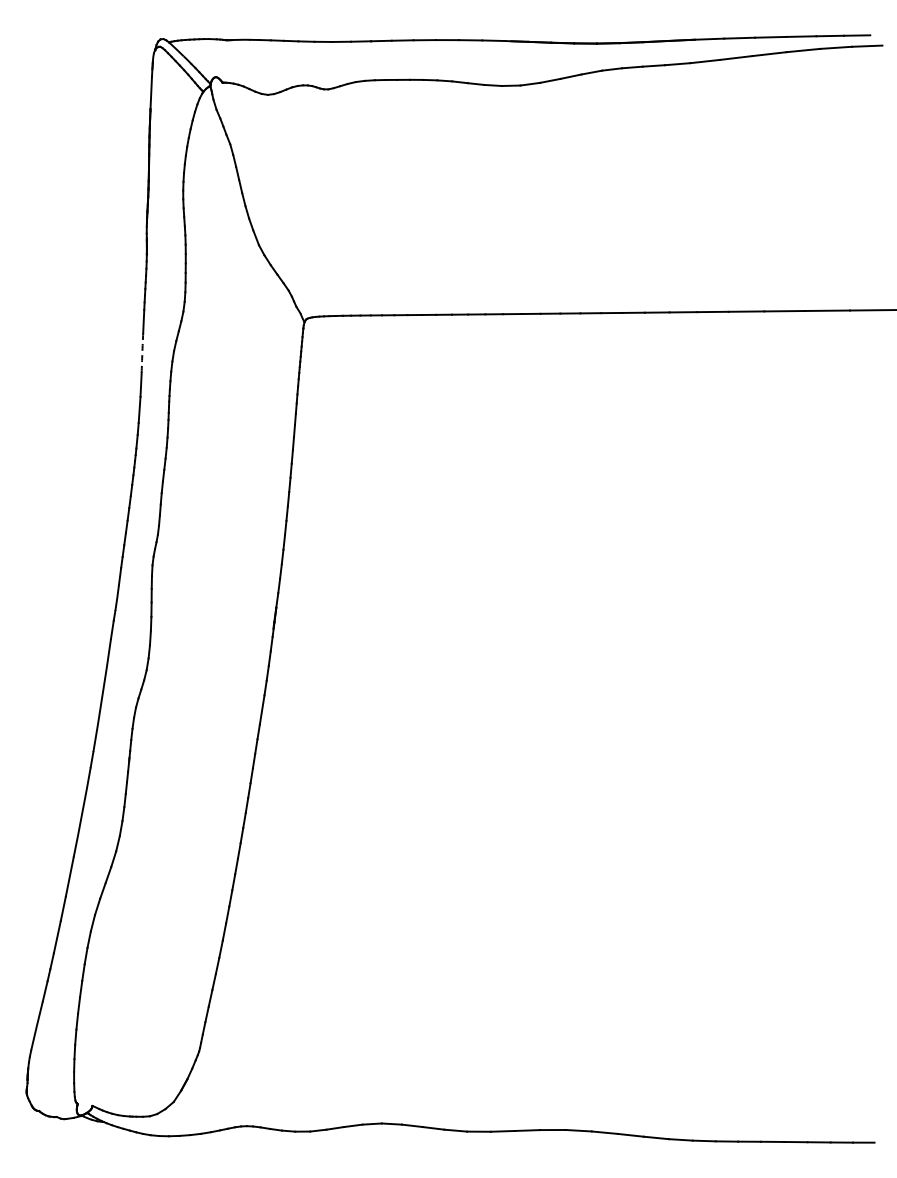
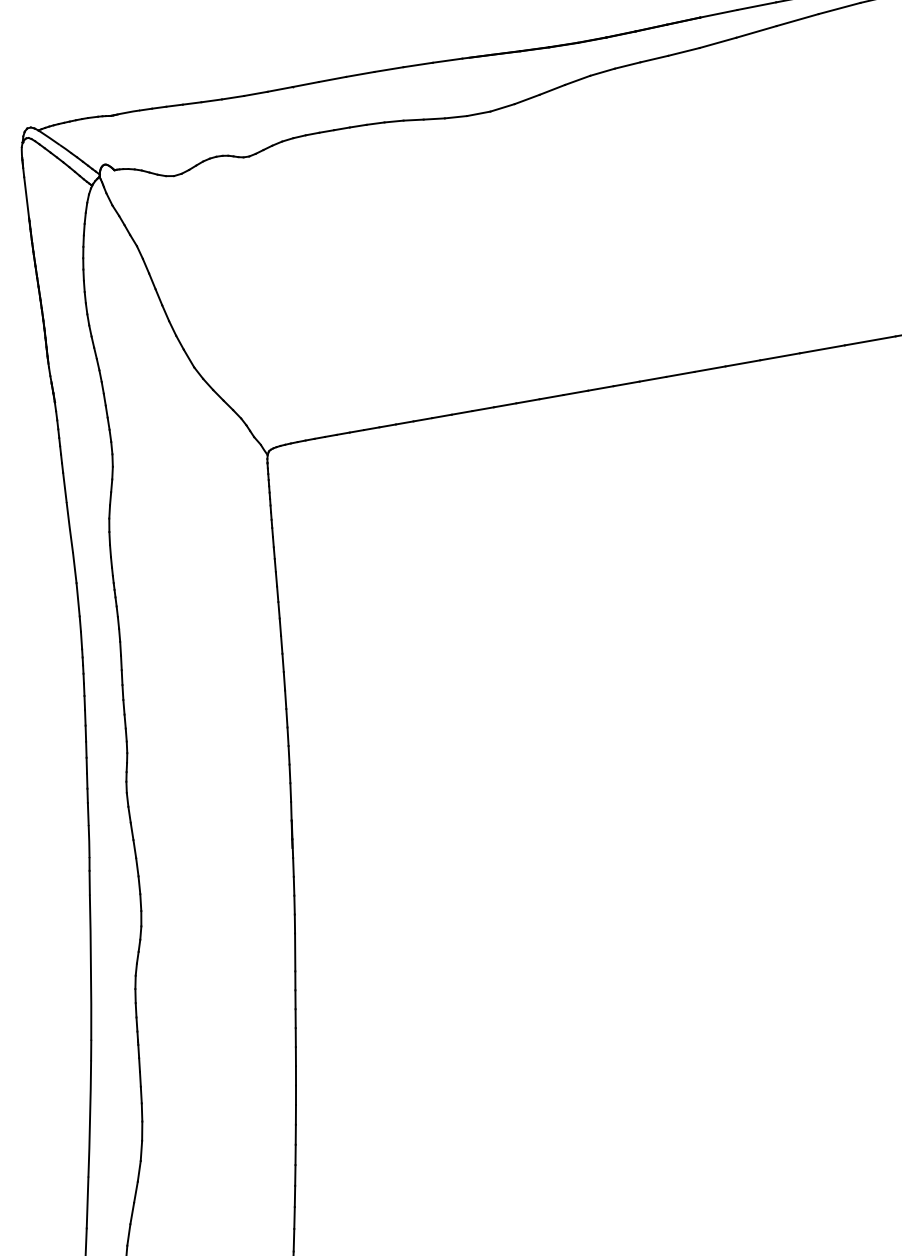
arc: (142, 353) -> (70, 528), dashed -> solid

